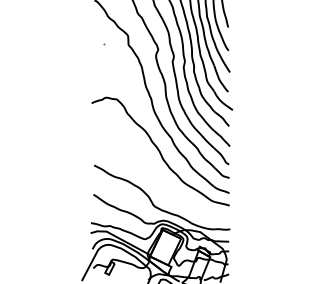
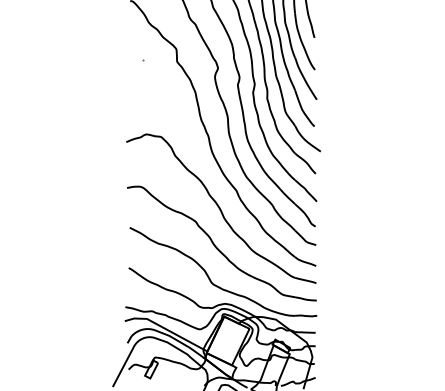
part: (160, 176) -> (221, 243), added

